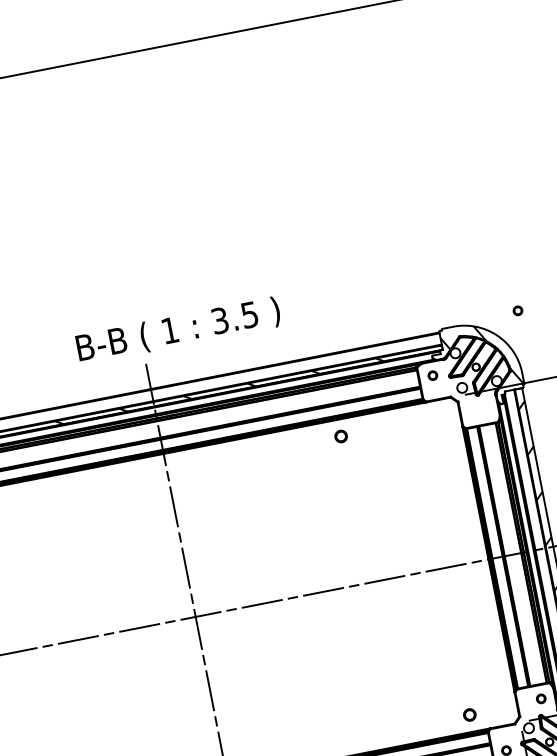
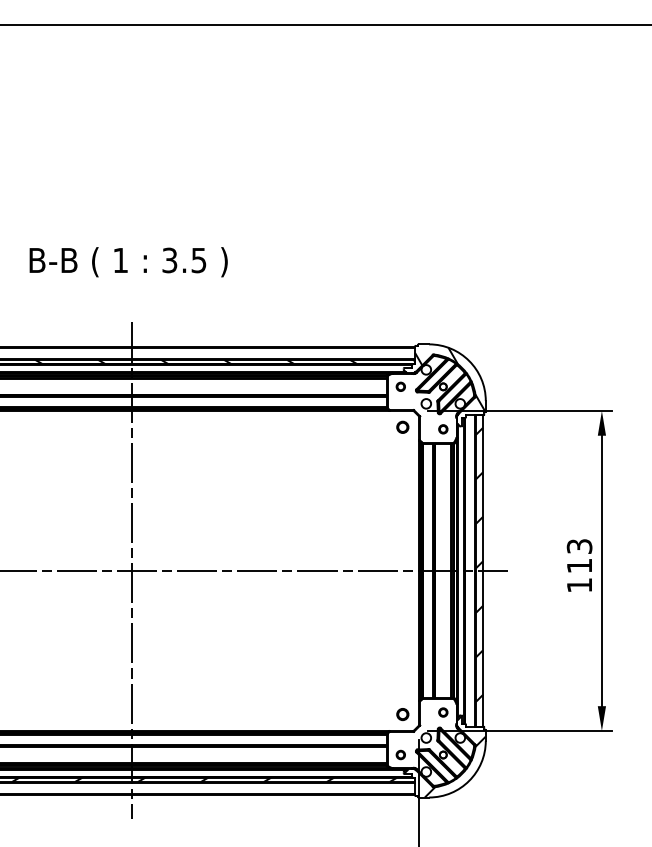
part: (518, 310) -> (443, 429), moved
text: (178, 331) -> (128, 262), moved
part: (340, 435) -> (402, 426), moved
part: (469, 715) -> (402, 714), moved

